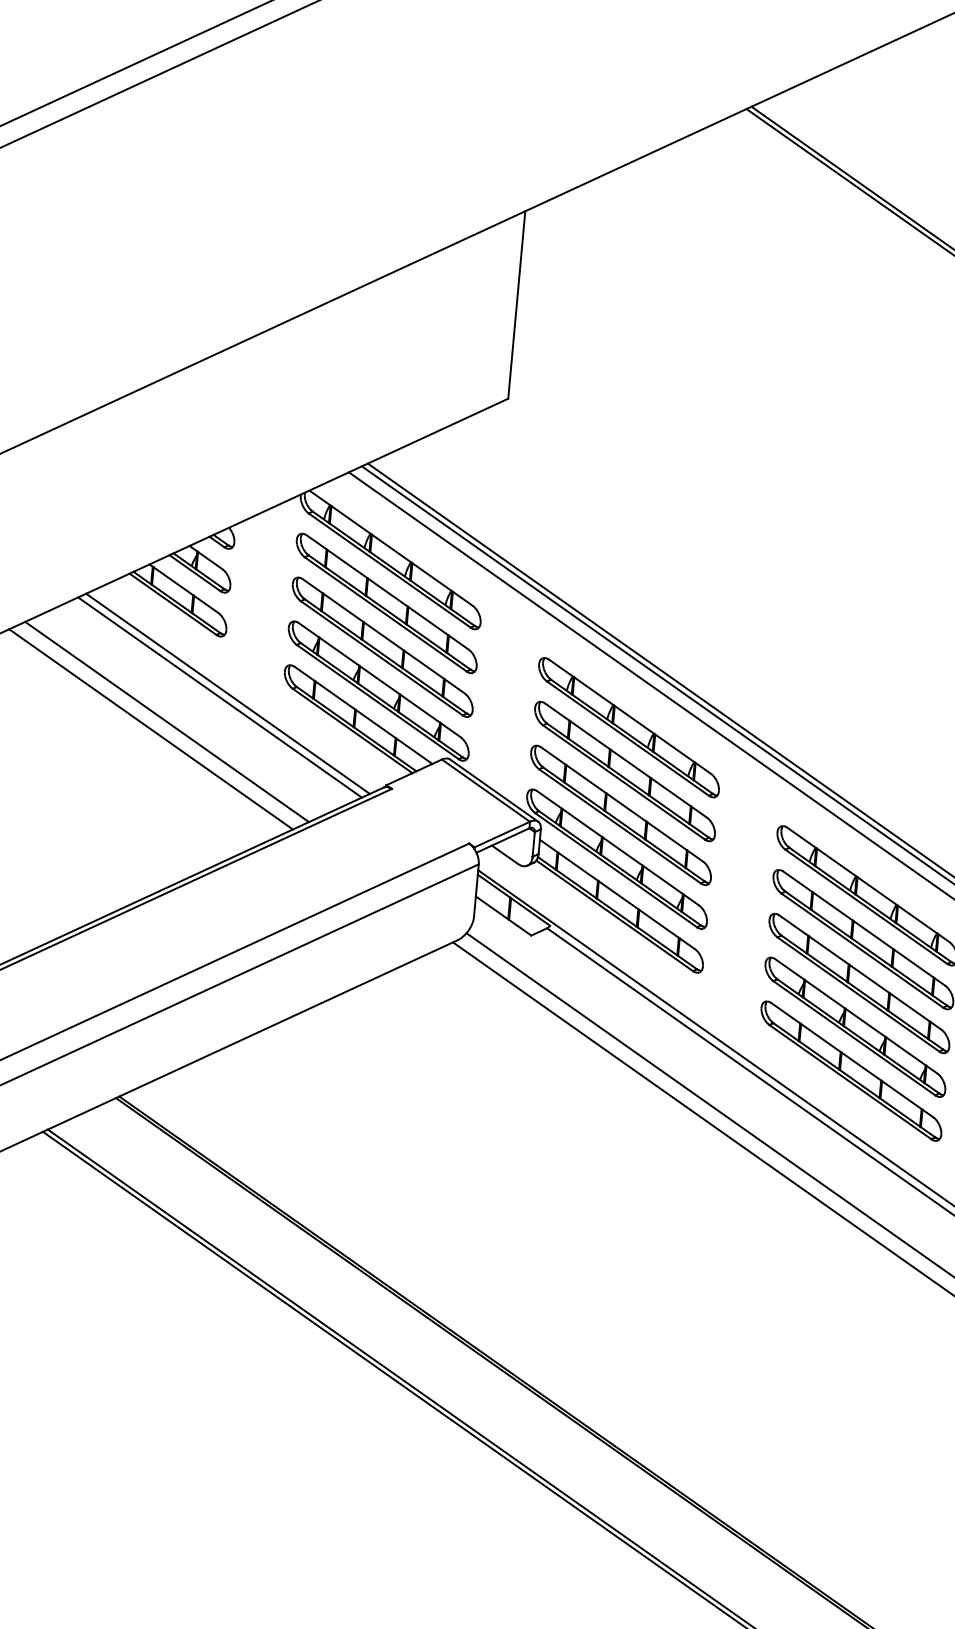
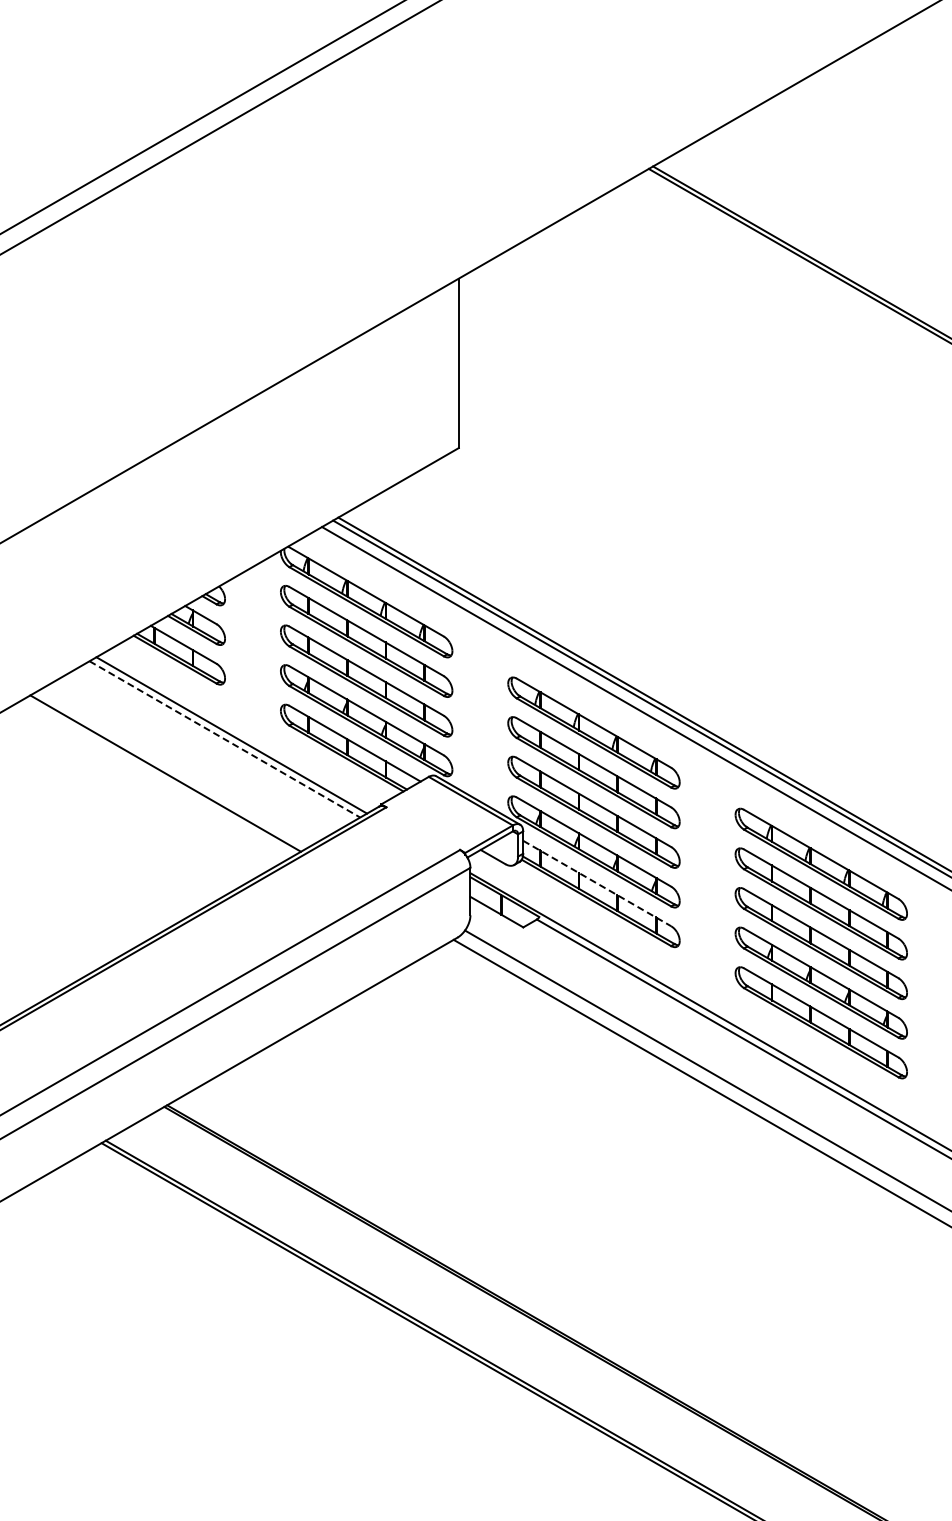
line: (220, 697) -> (225, 739), solid -> dashed
line: (167, 721) -> (179, 765), removed
line: (617, 894) -> (597, 883), solid -> dashed

